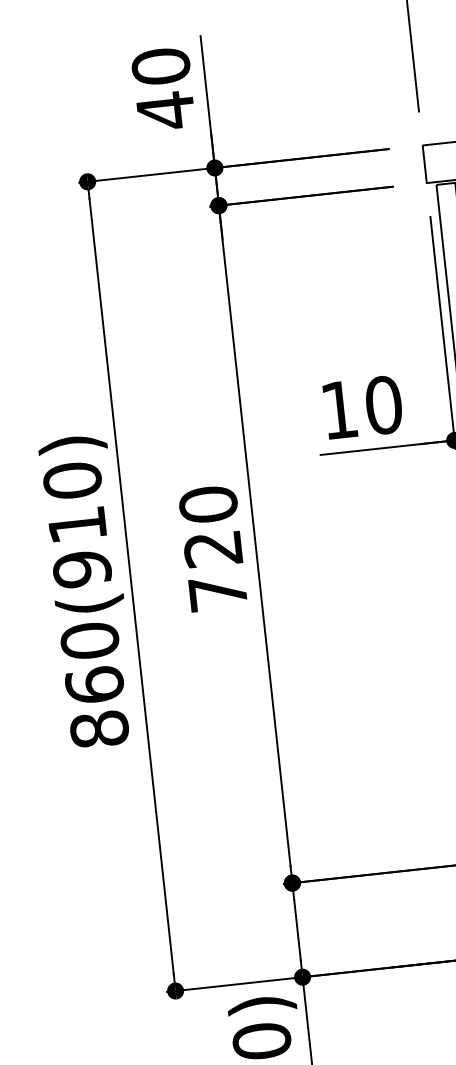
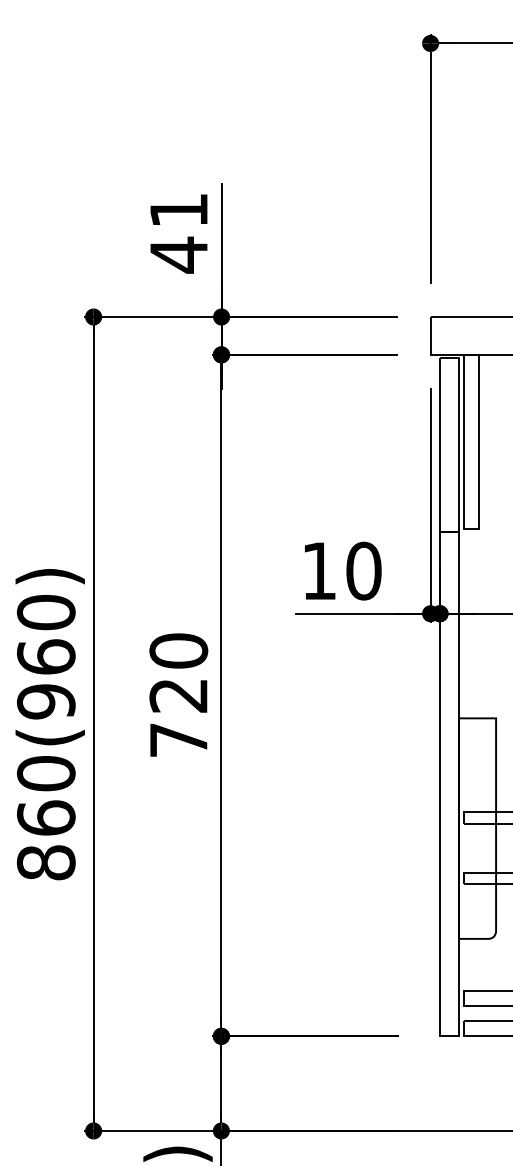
text: (160, 65) -> (178, 209), 40 -> 41
text: (76, 524) -> (45, 656), 860(910) -> 860(960)

